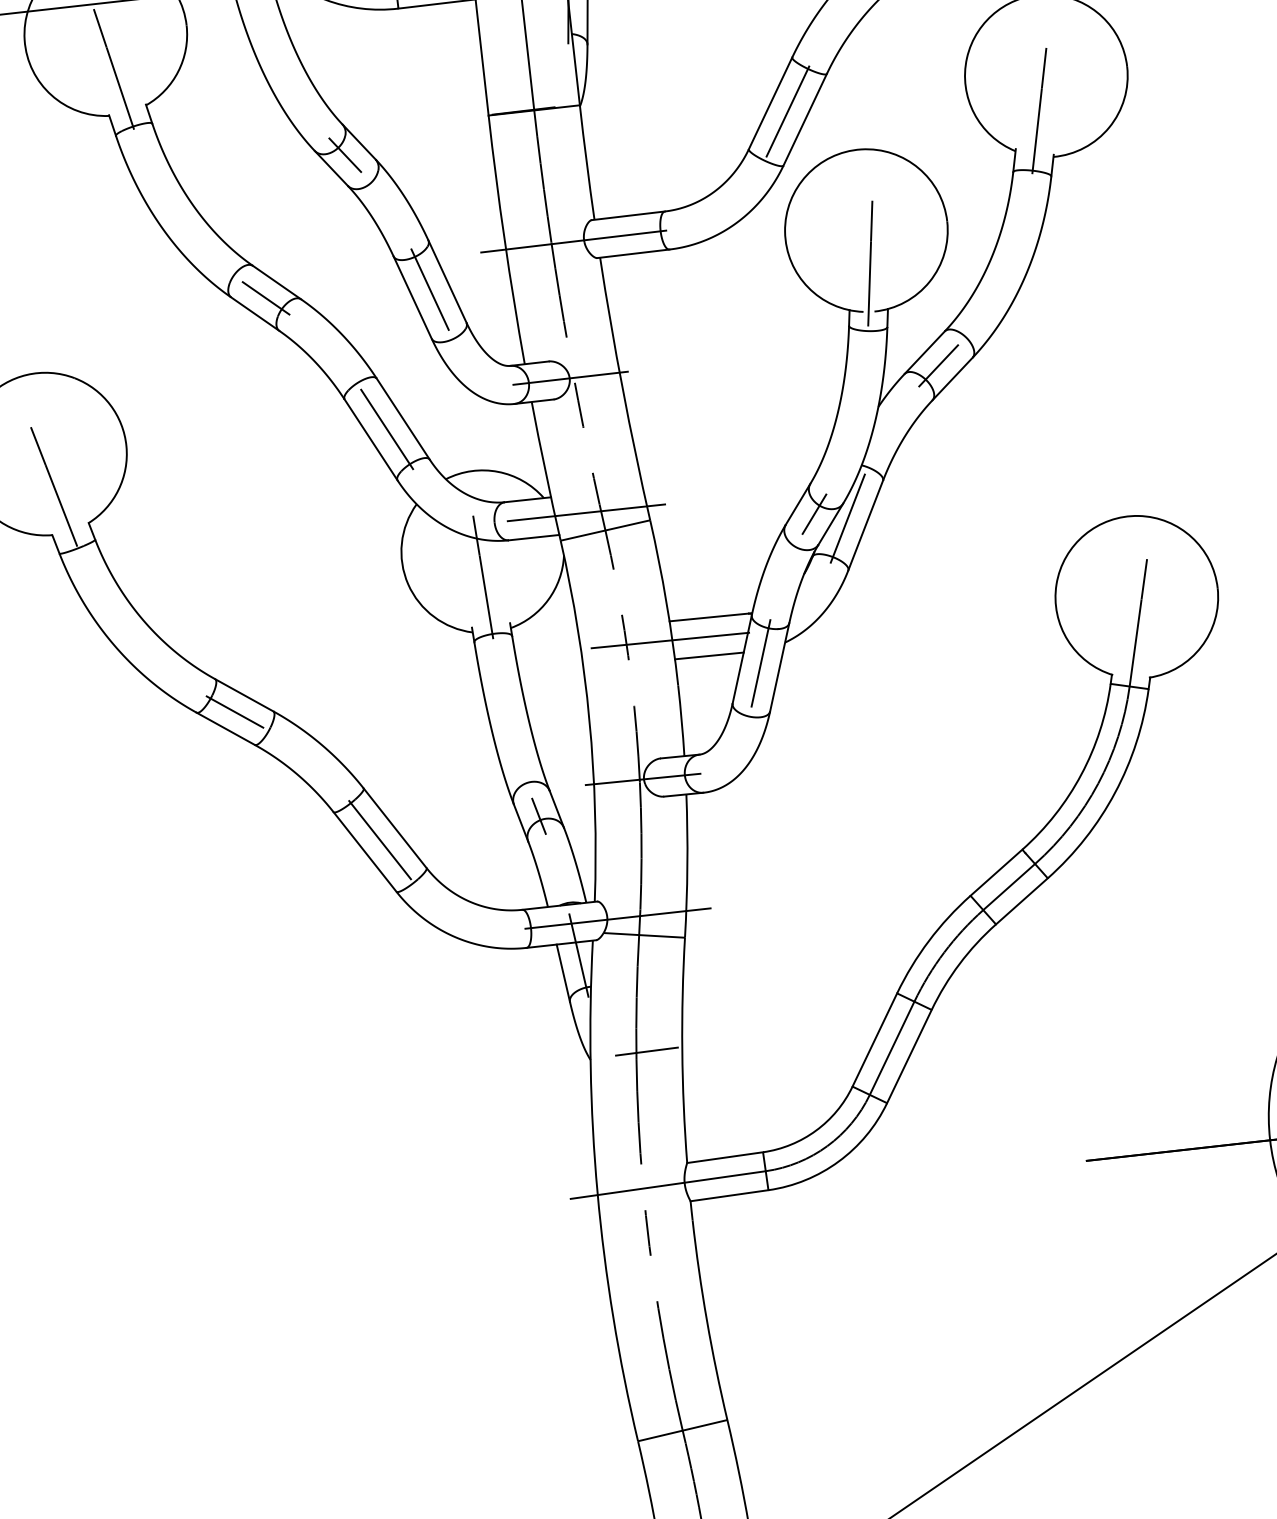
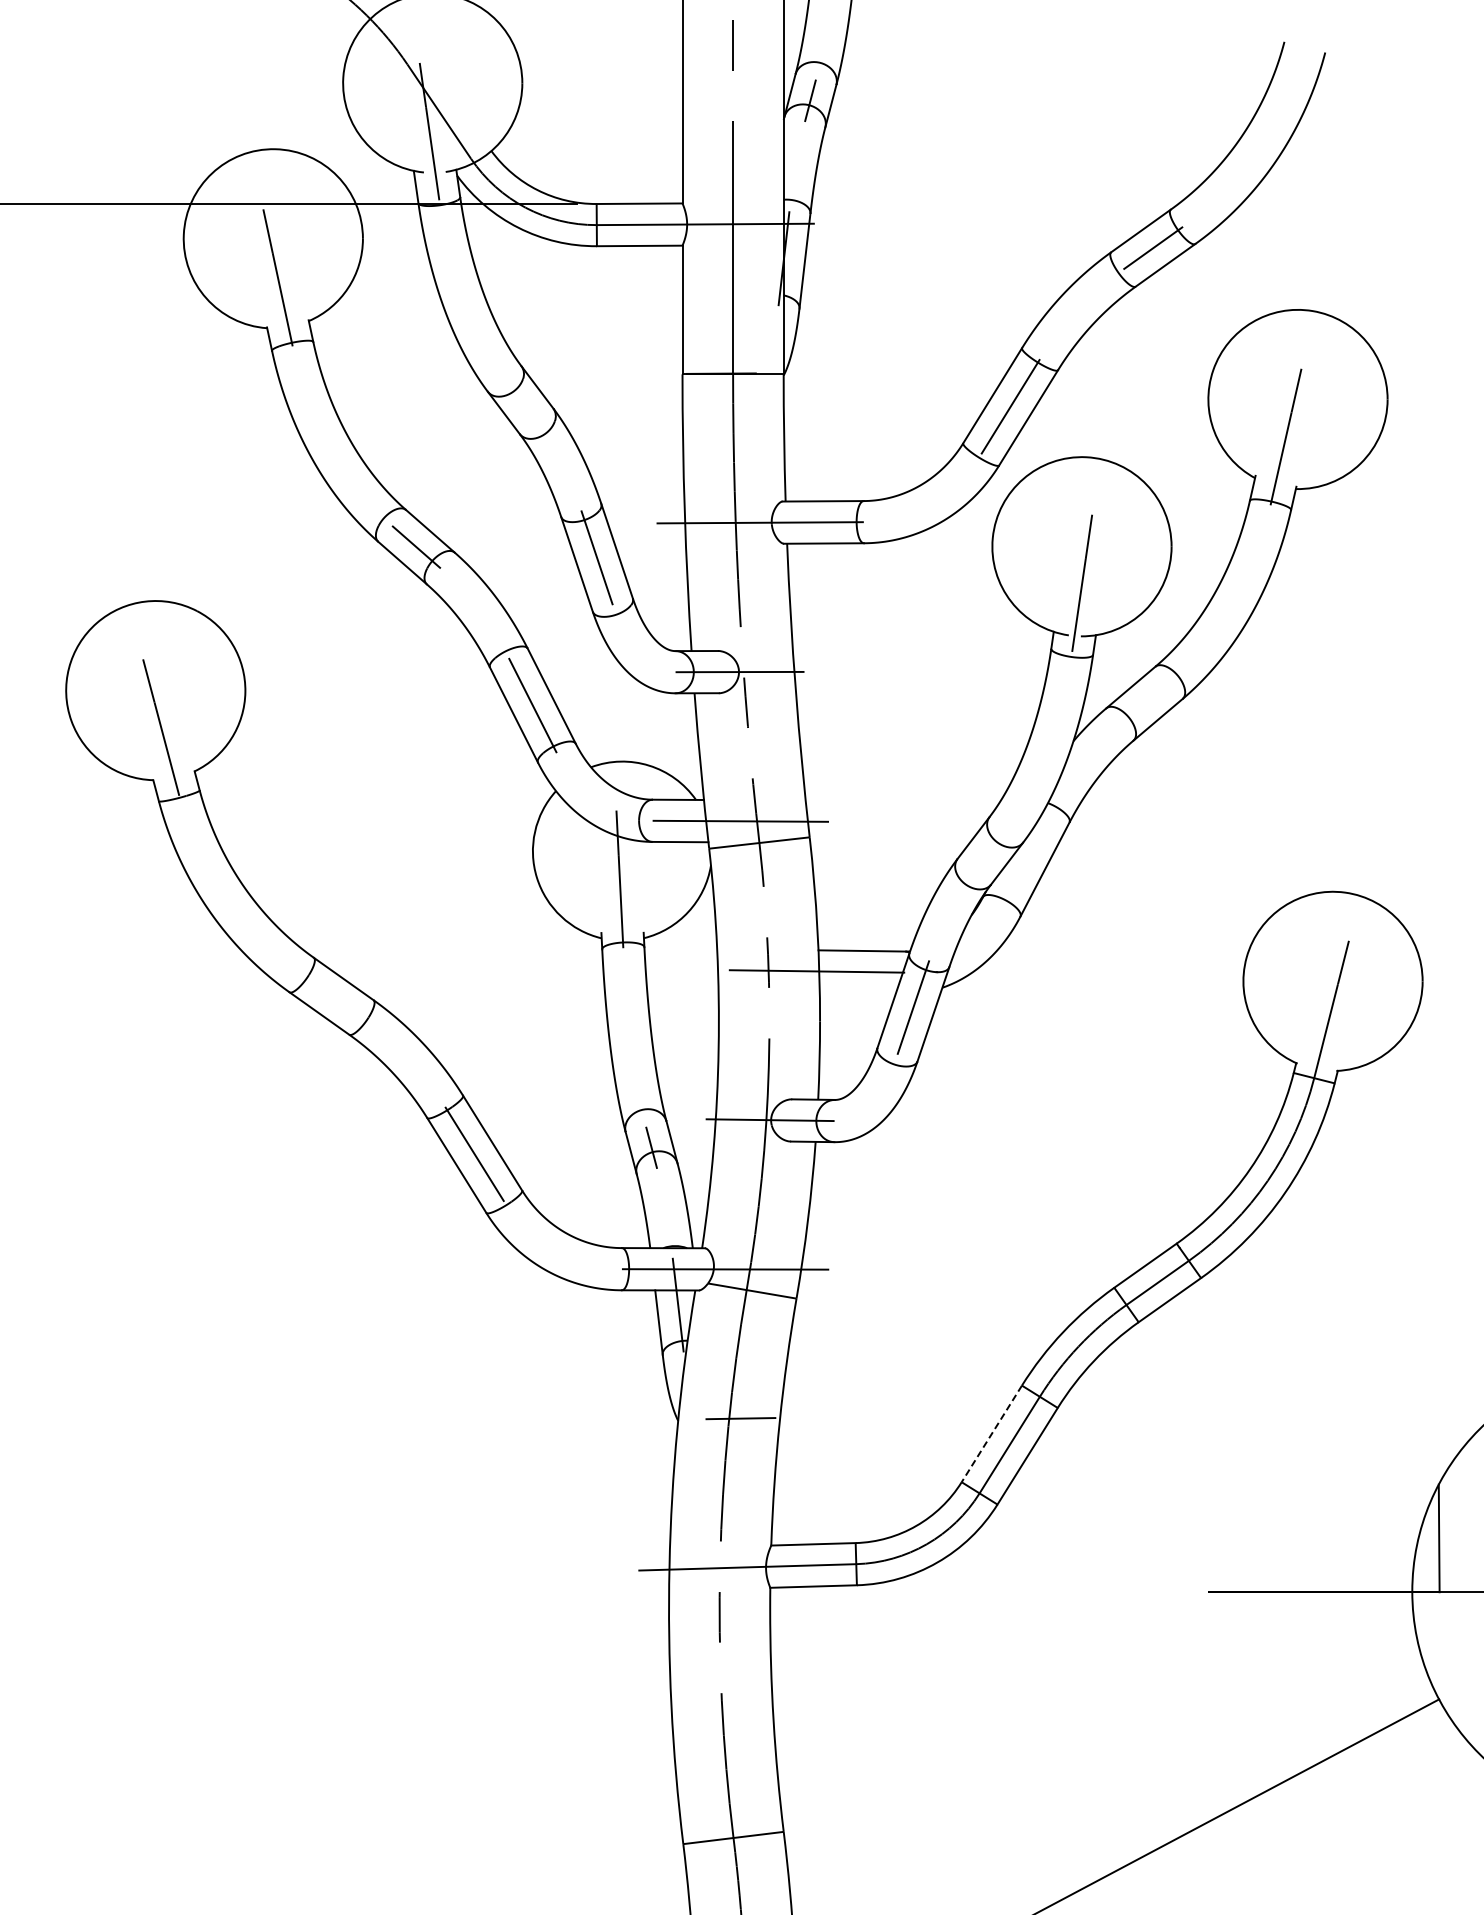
line: (345, 155) -> (520, 400), removed
line: (938, 365) -> (1144, 703), removed
line: (814, 513) -> (990, 850), removed
line: (847, 518) -> (1025, 859), removed
line: (709, 655) -> (857, 992), removed
line: (234, 712) -> (331, 996), removed
line: (874, 1039) -> (991, 1433), solid -> dashed

